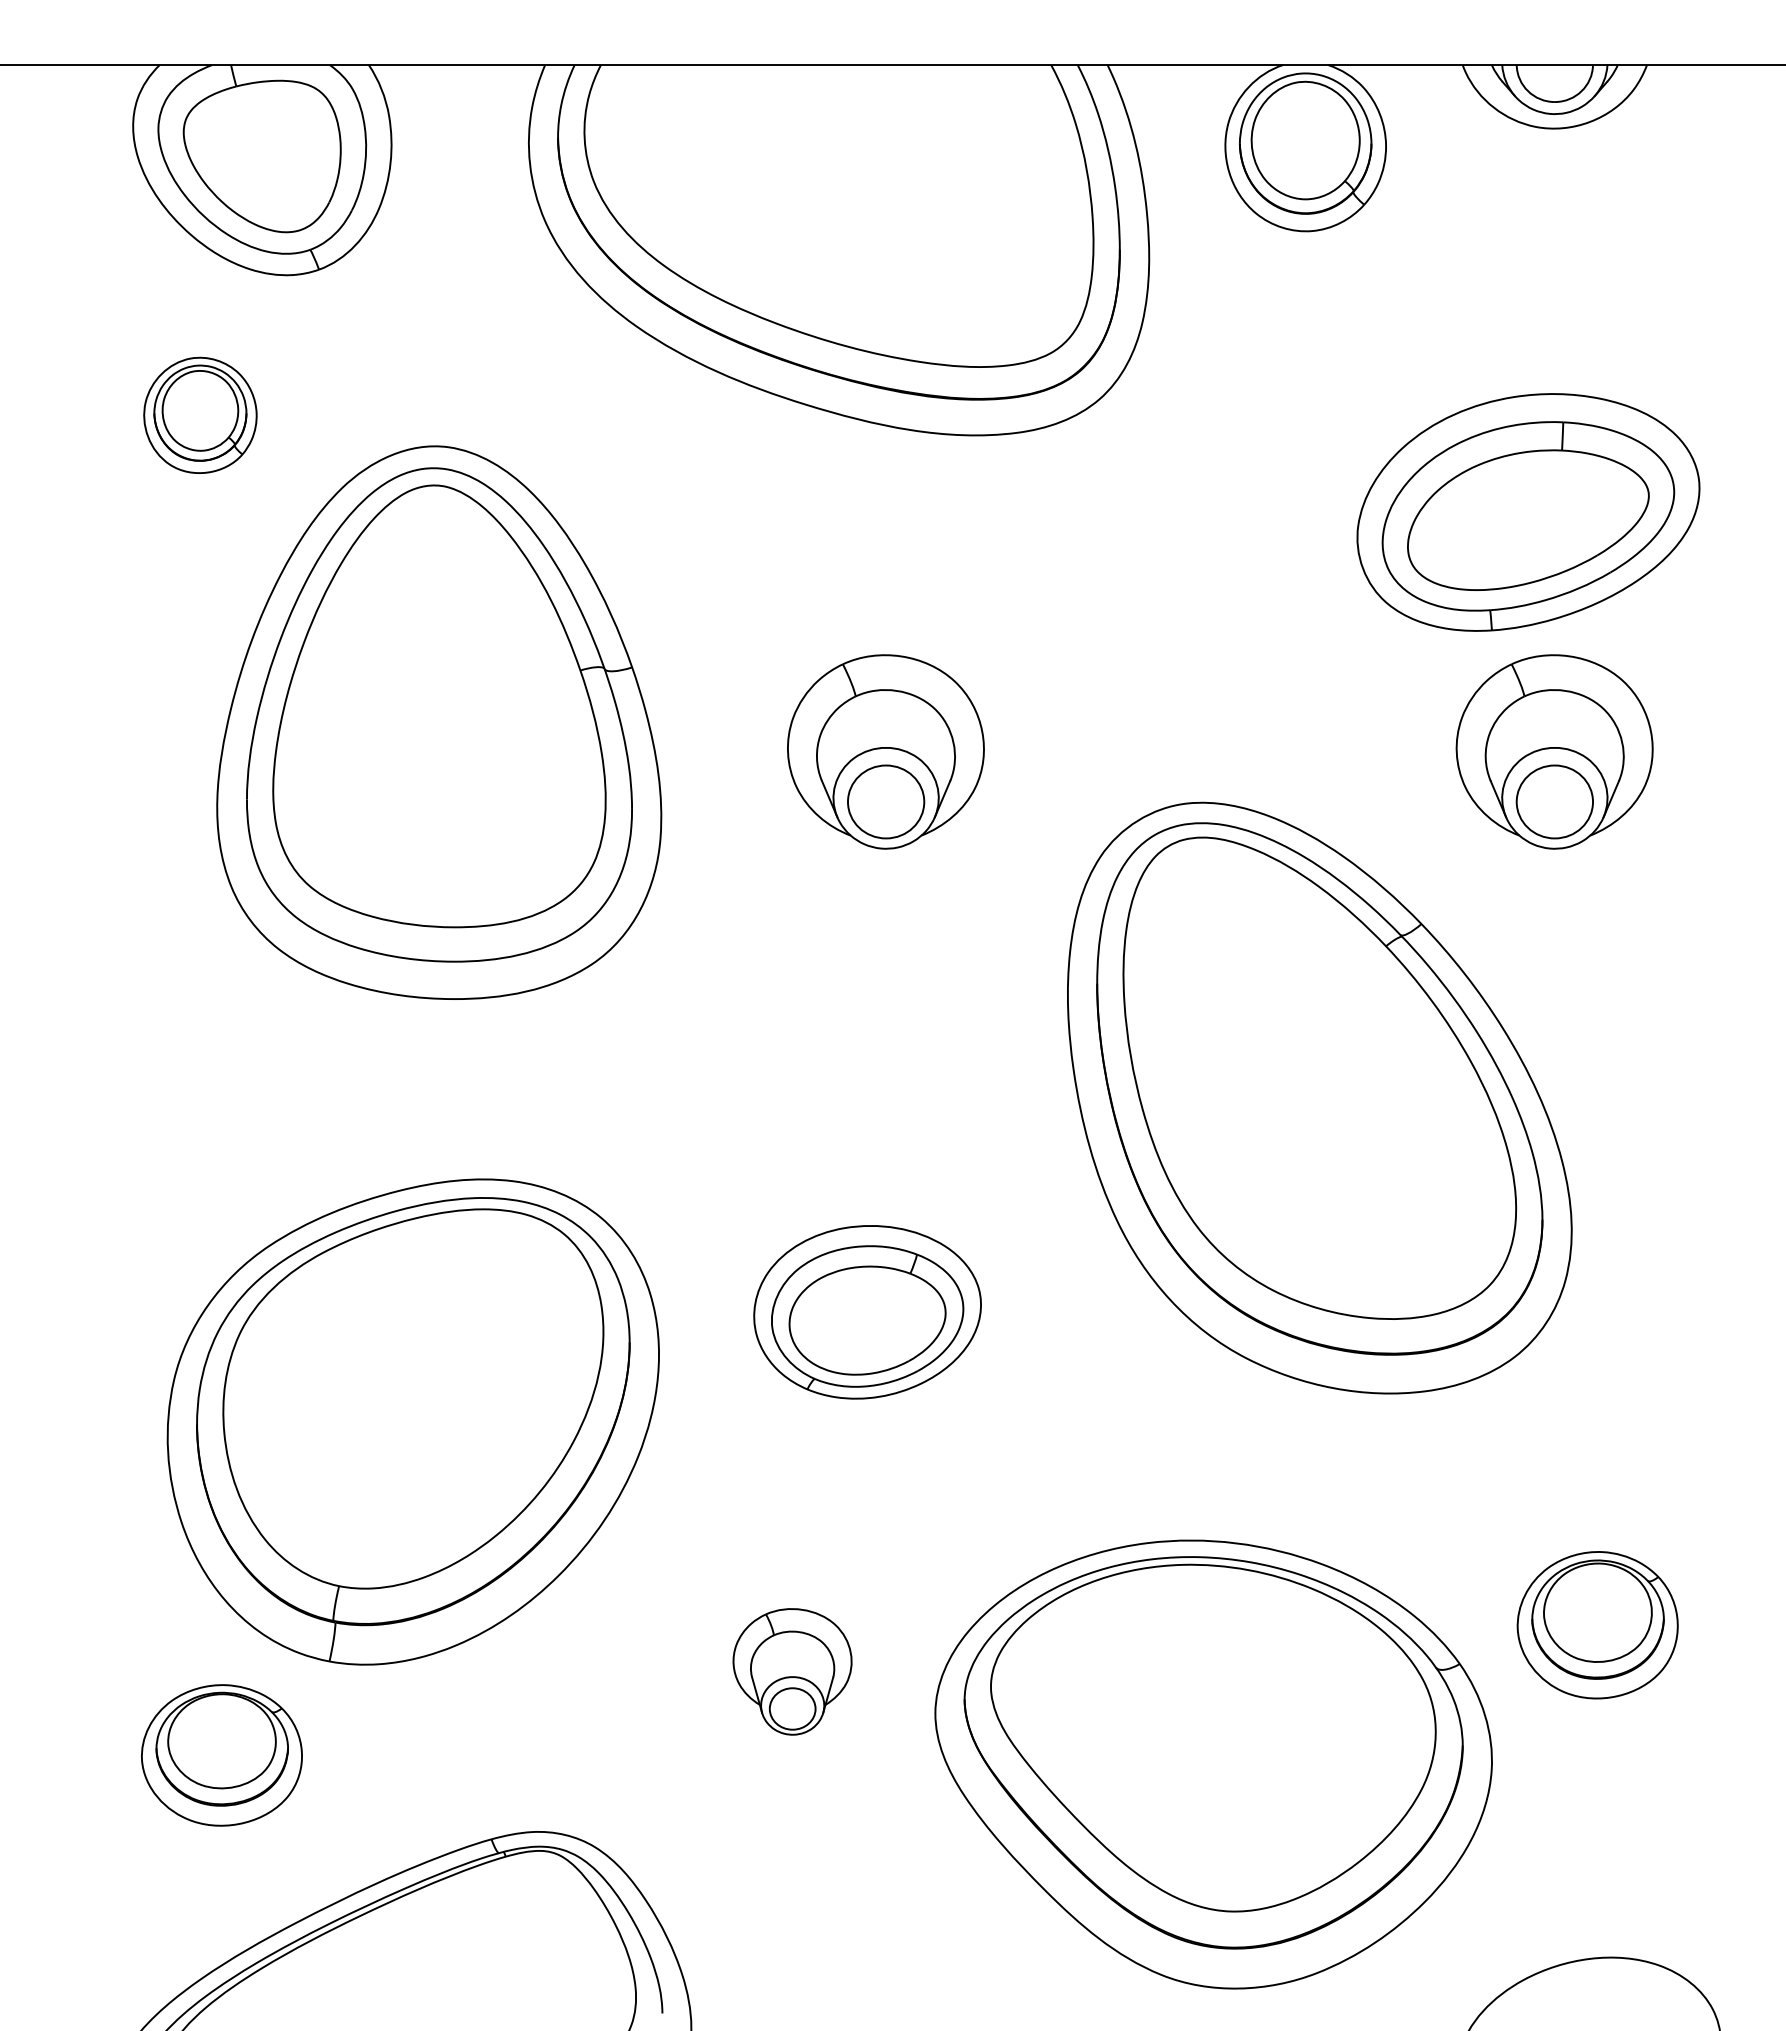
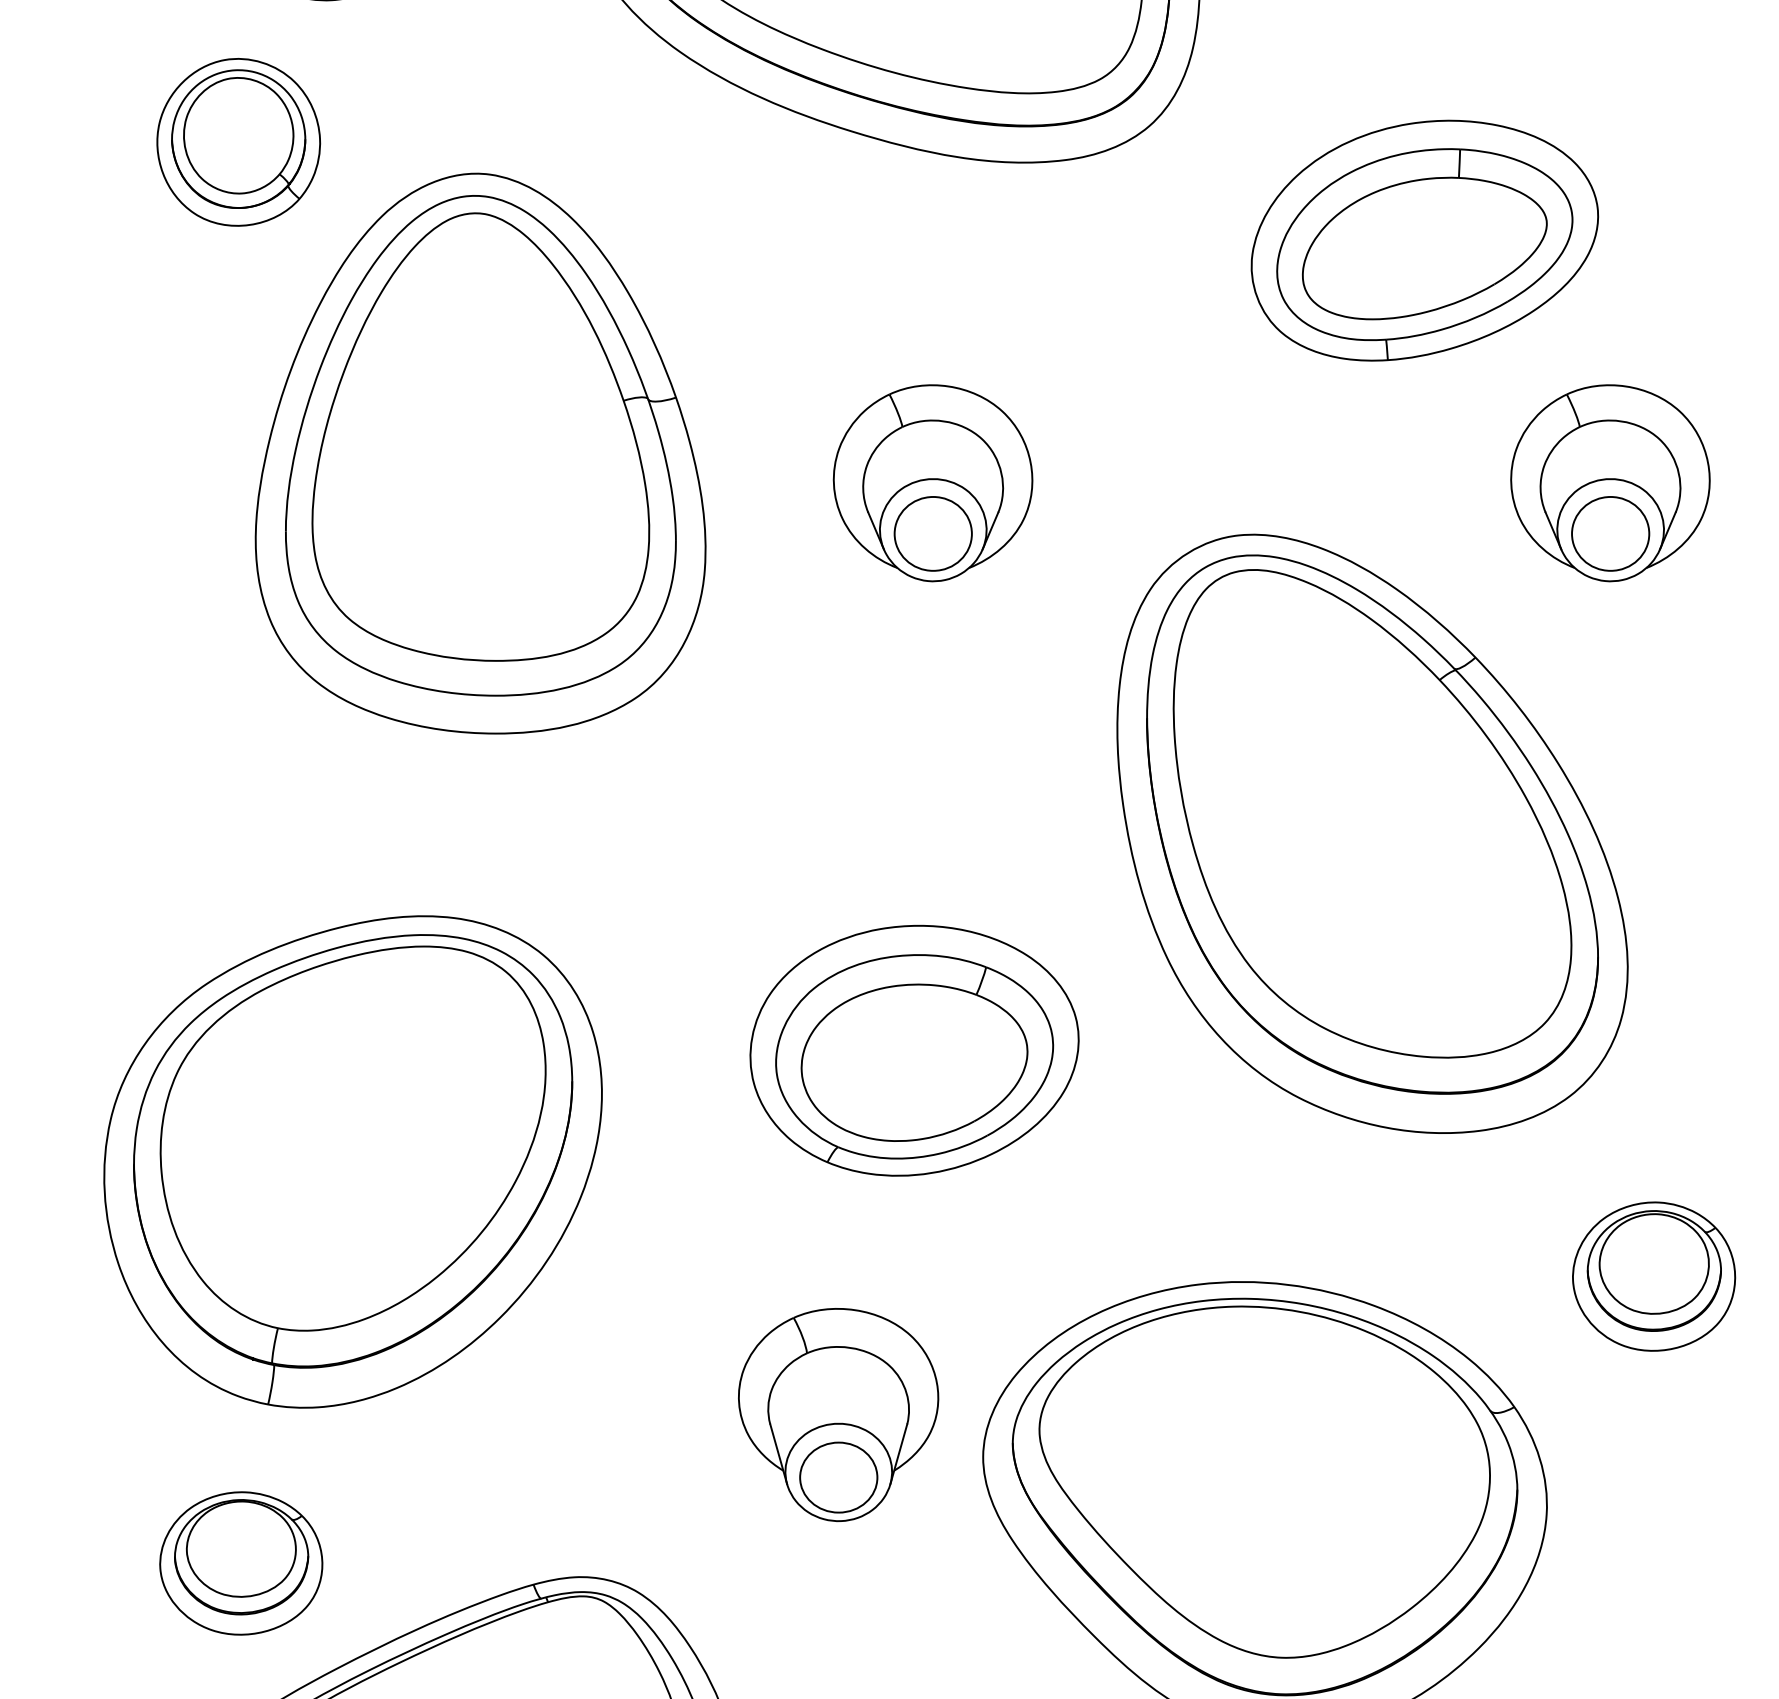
part: (200, 415) -> (238, 142), size x1.43
part: (1528, 512) -> (1424, 240), moved
part: (867, 1312) -> (914, 1051), size x1.43
part: (412, 1421) -> (352, 1161), moved
part: (1597, 1625) -> (1653, 1276), moved
part: (792, 1671) -> (838, 1414), size x1.67
part: (221, 1755) -> (240, 1563), moved

